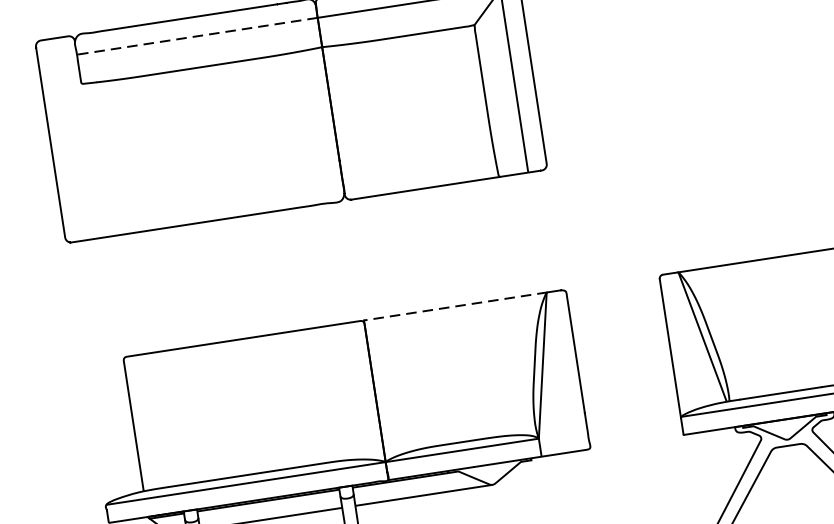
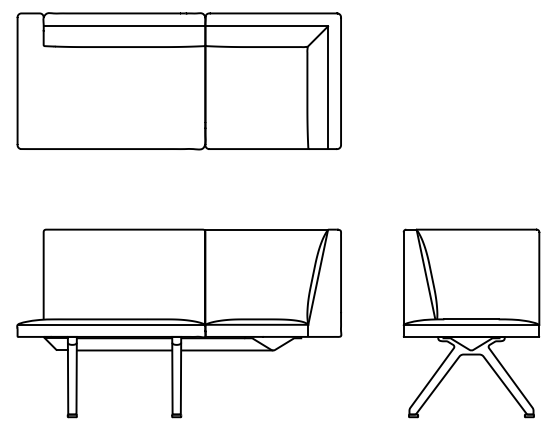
line: (197, 36) -> (124, 26), dashed -> solid
line: (456, 306) -> (267, 229), dashed -> solid

